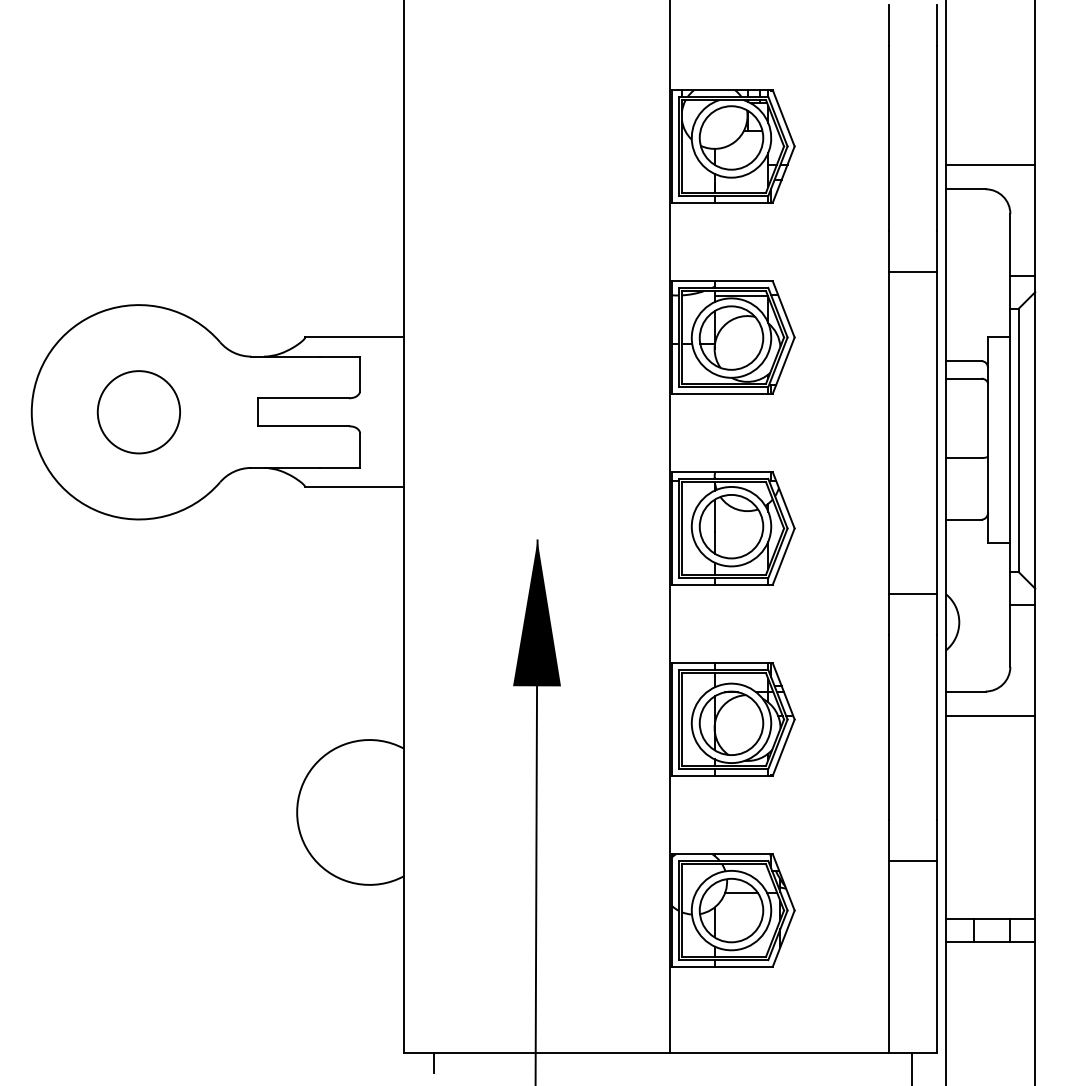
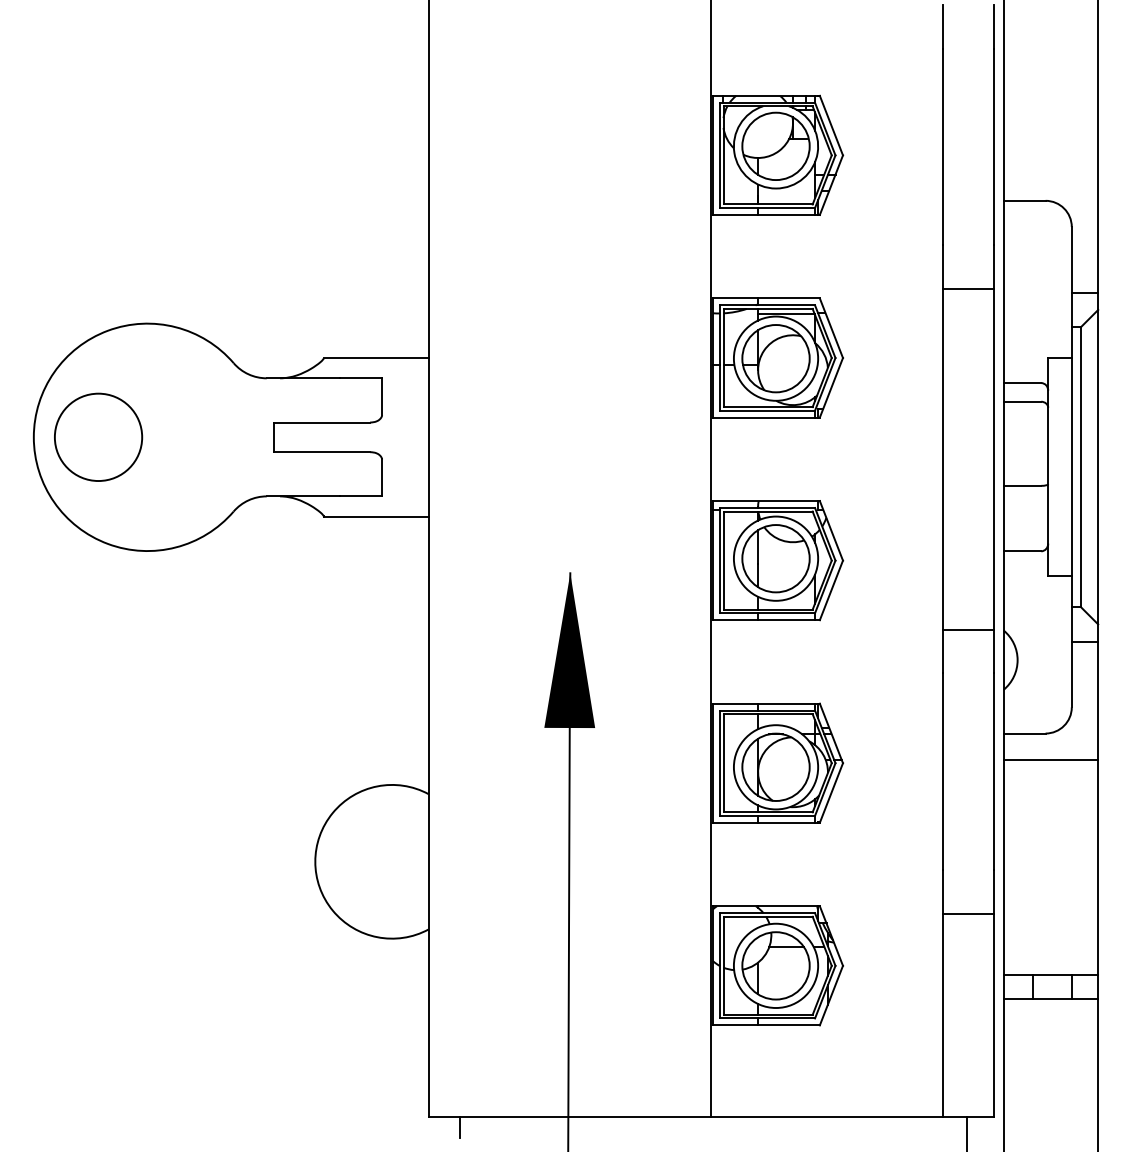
line: (990, 164) -> (1050, 174), removed
circle: (138, 411) -> (98, 436), moved

